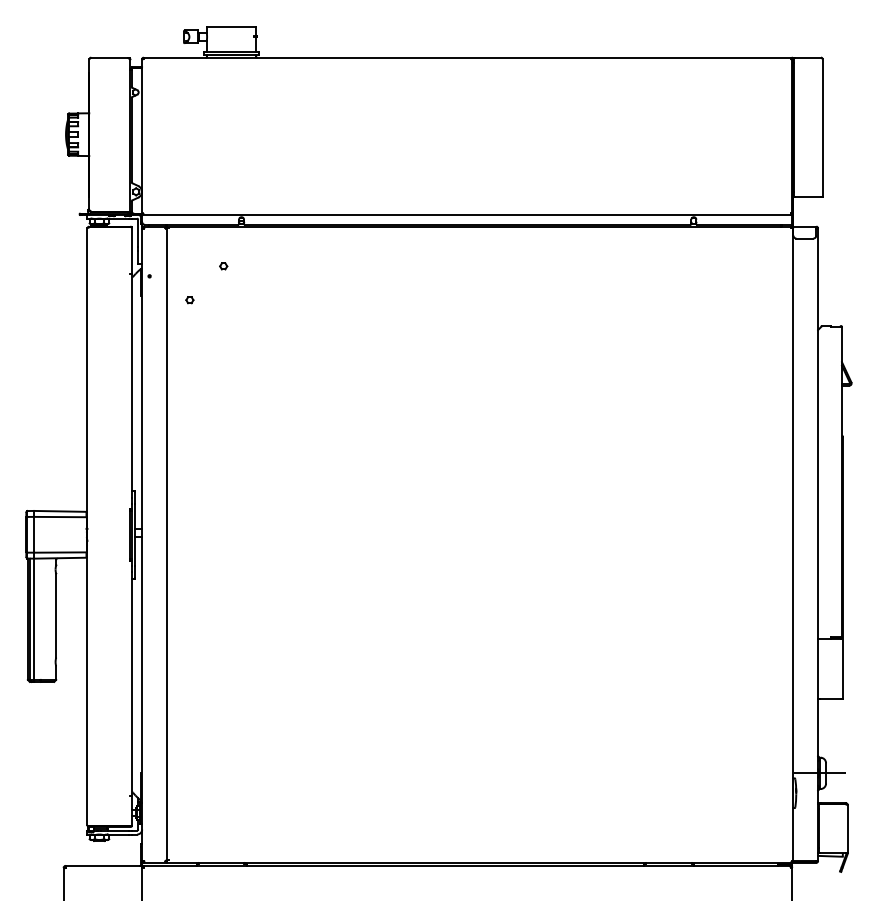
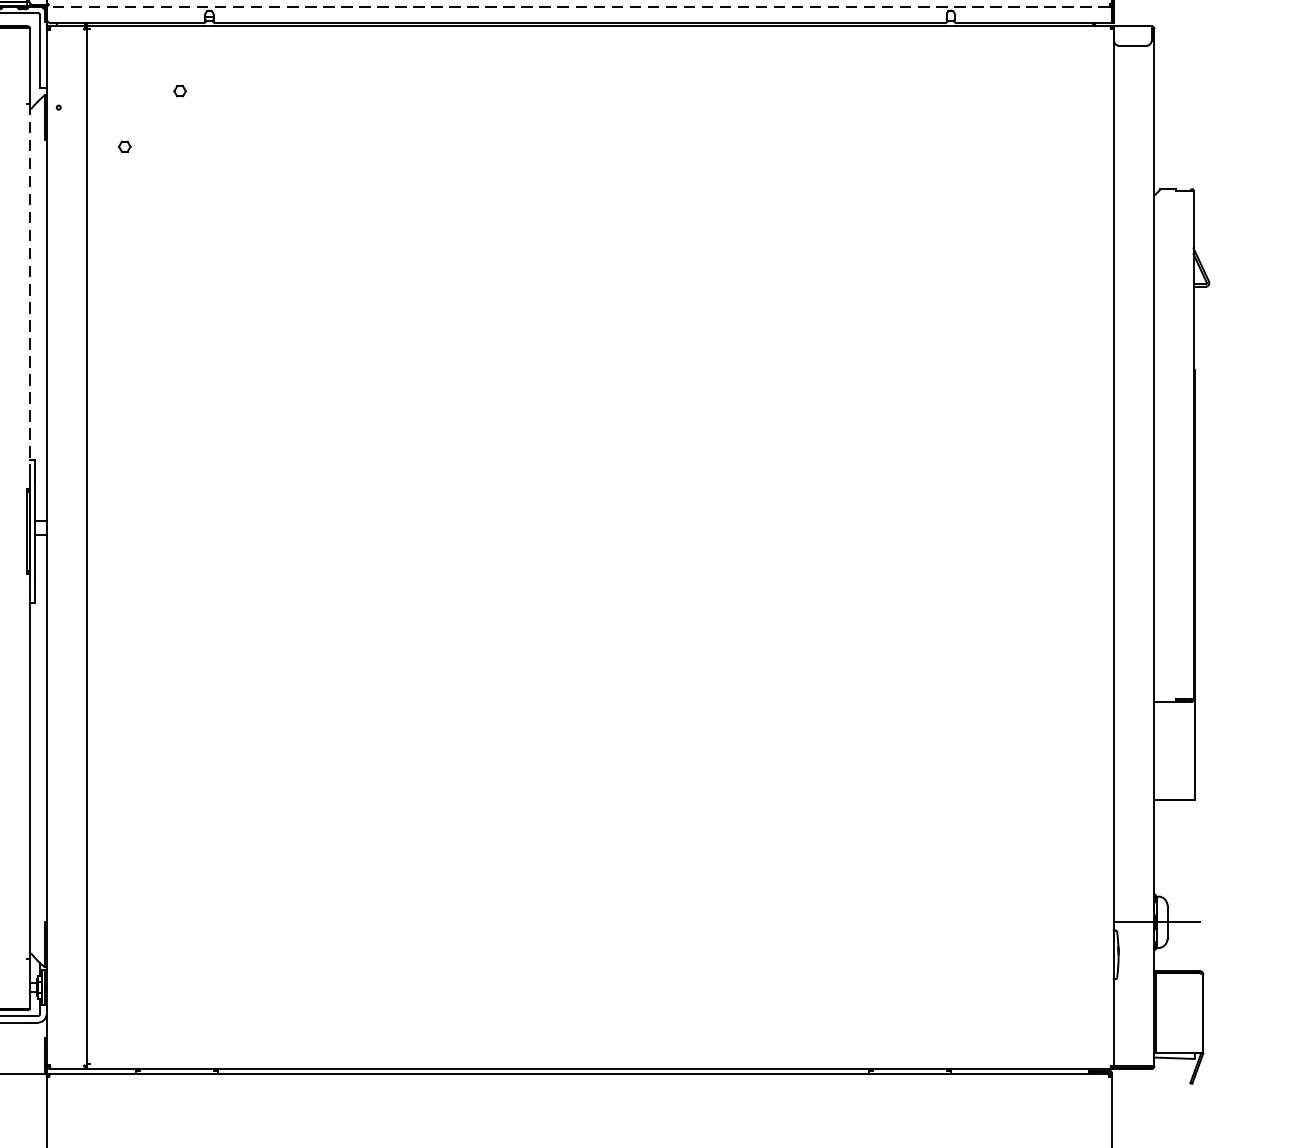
line: (466, 214) -> (578, 6), solid -> dashed
line: (132, 385) -> (30, 286), solid -> dashed

